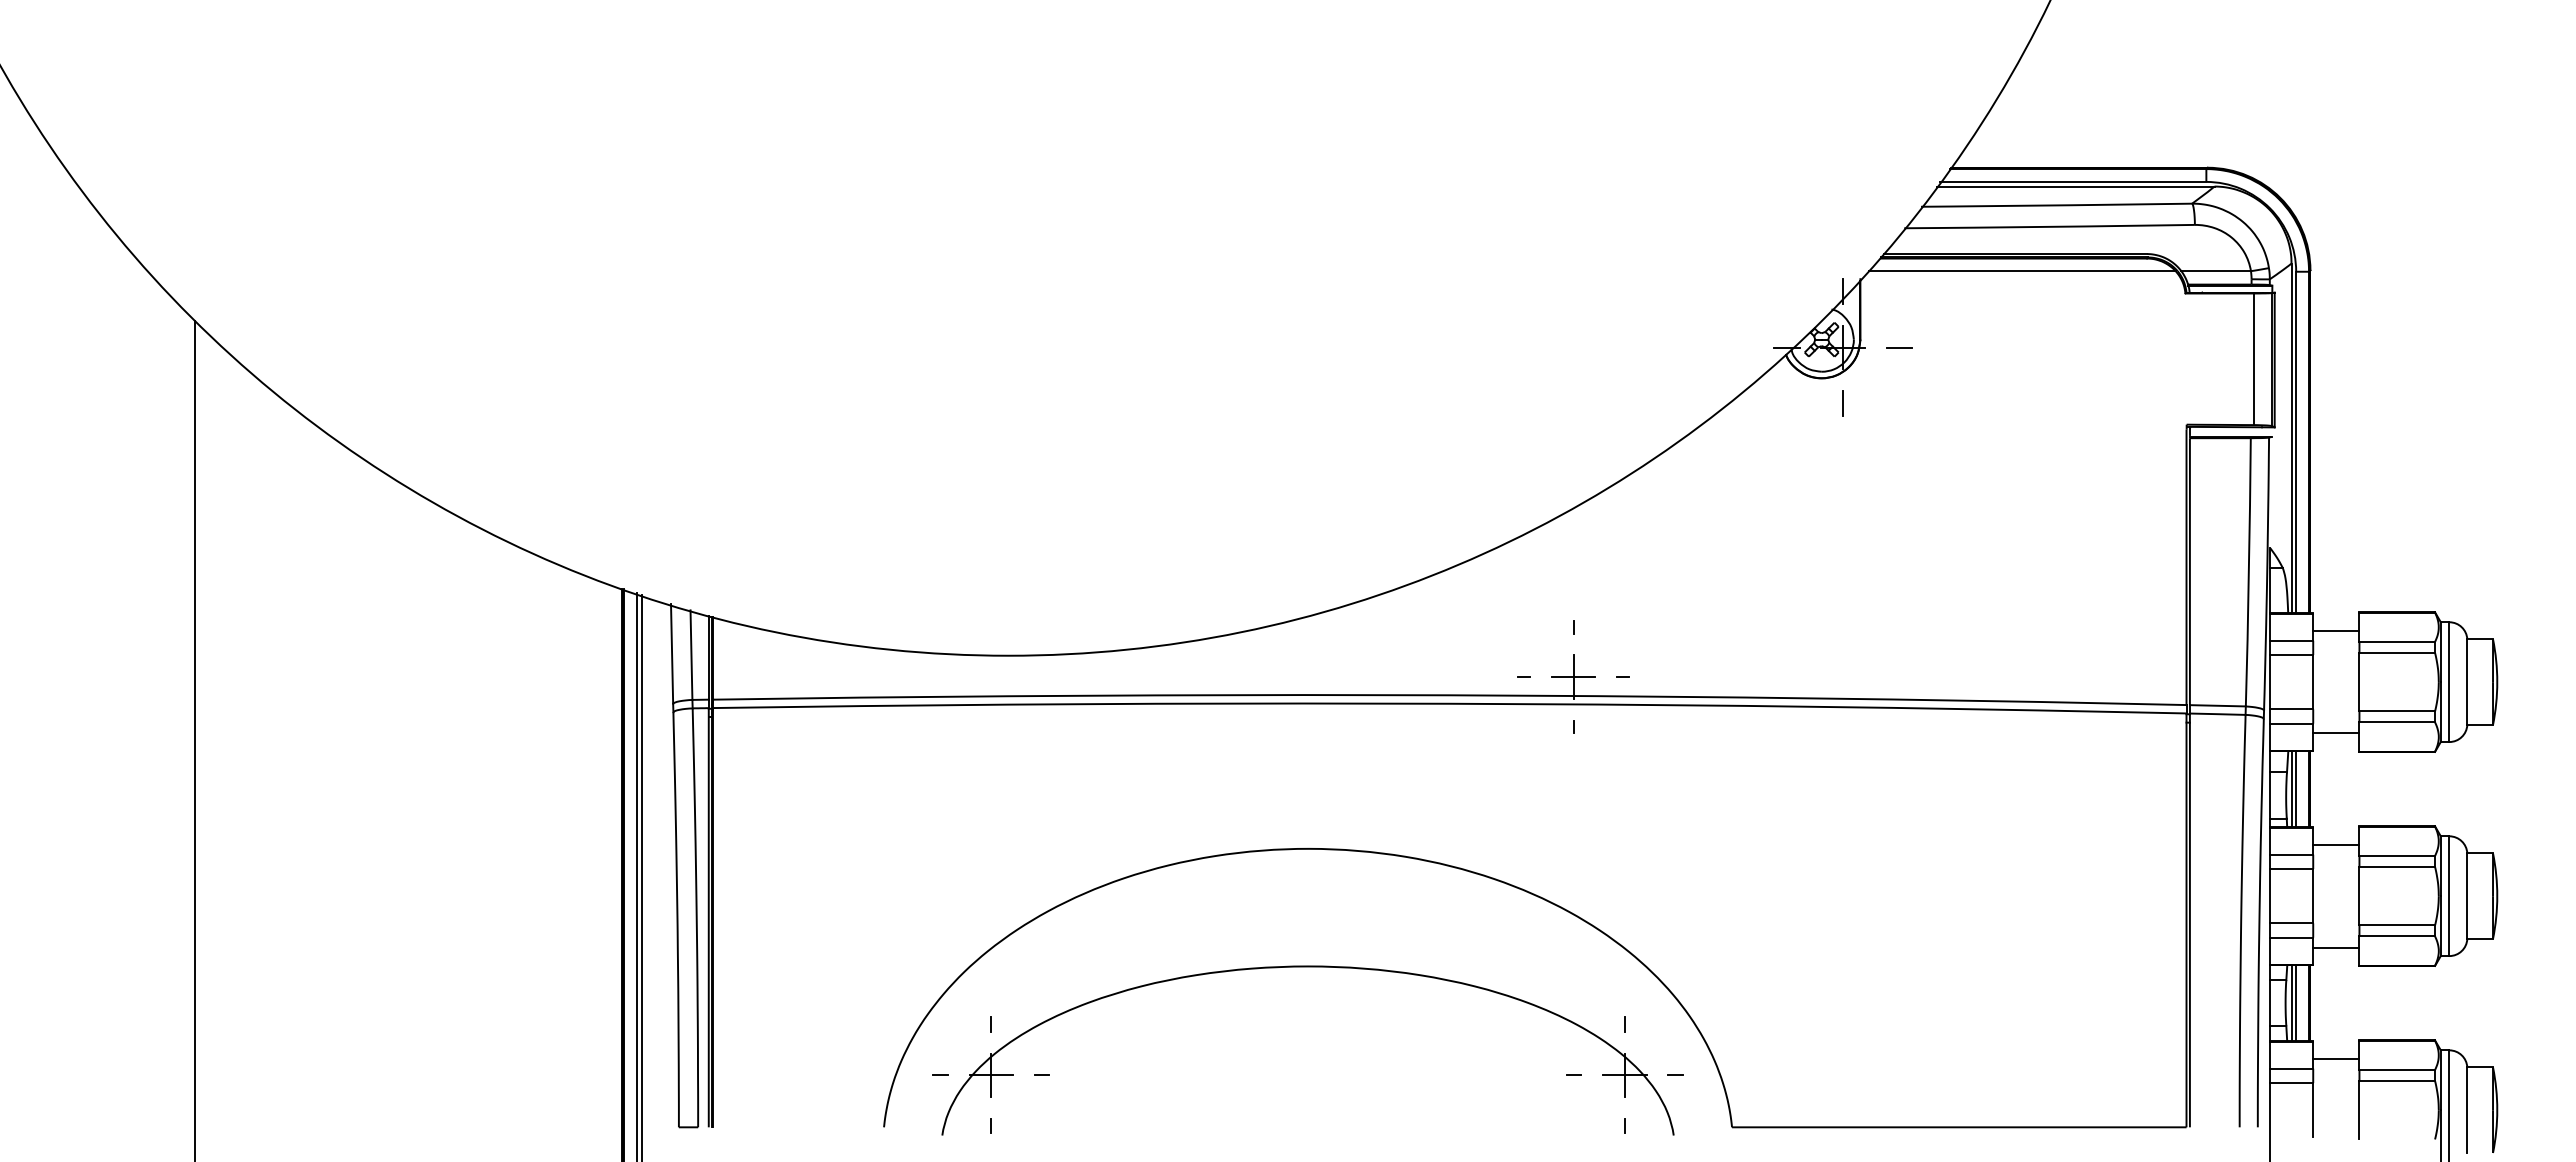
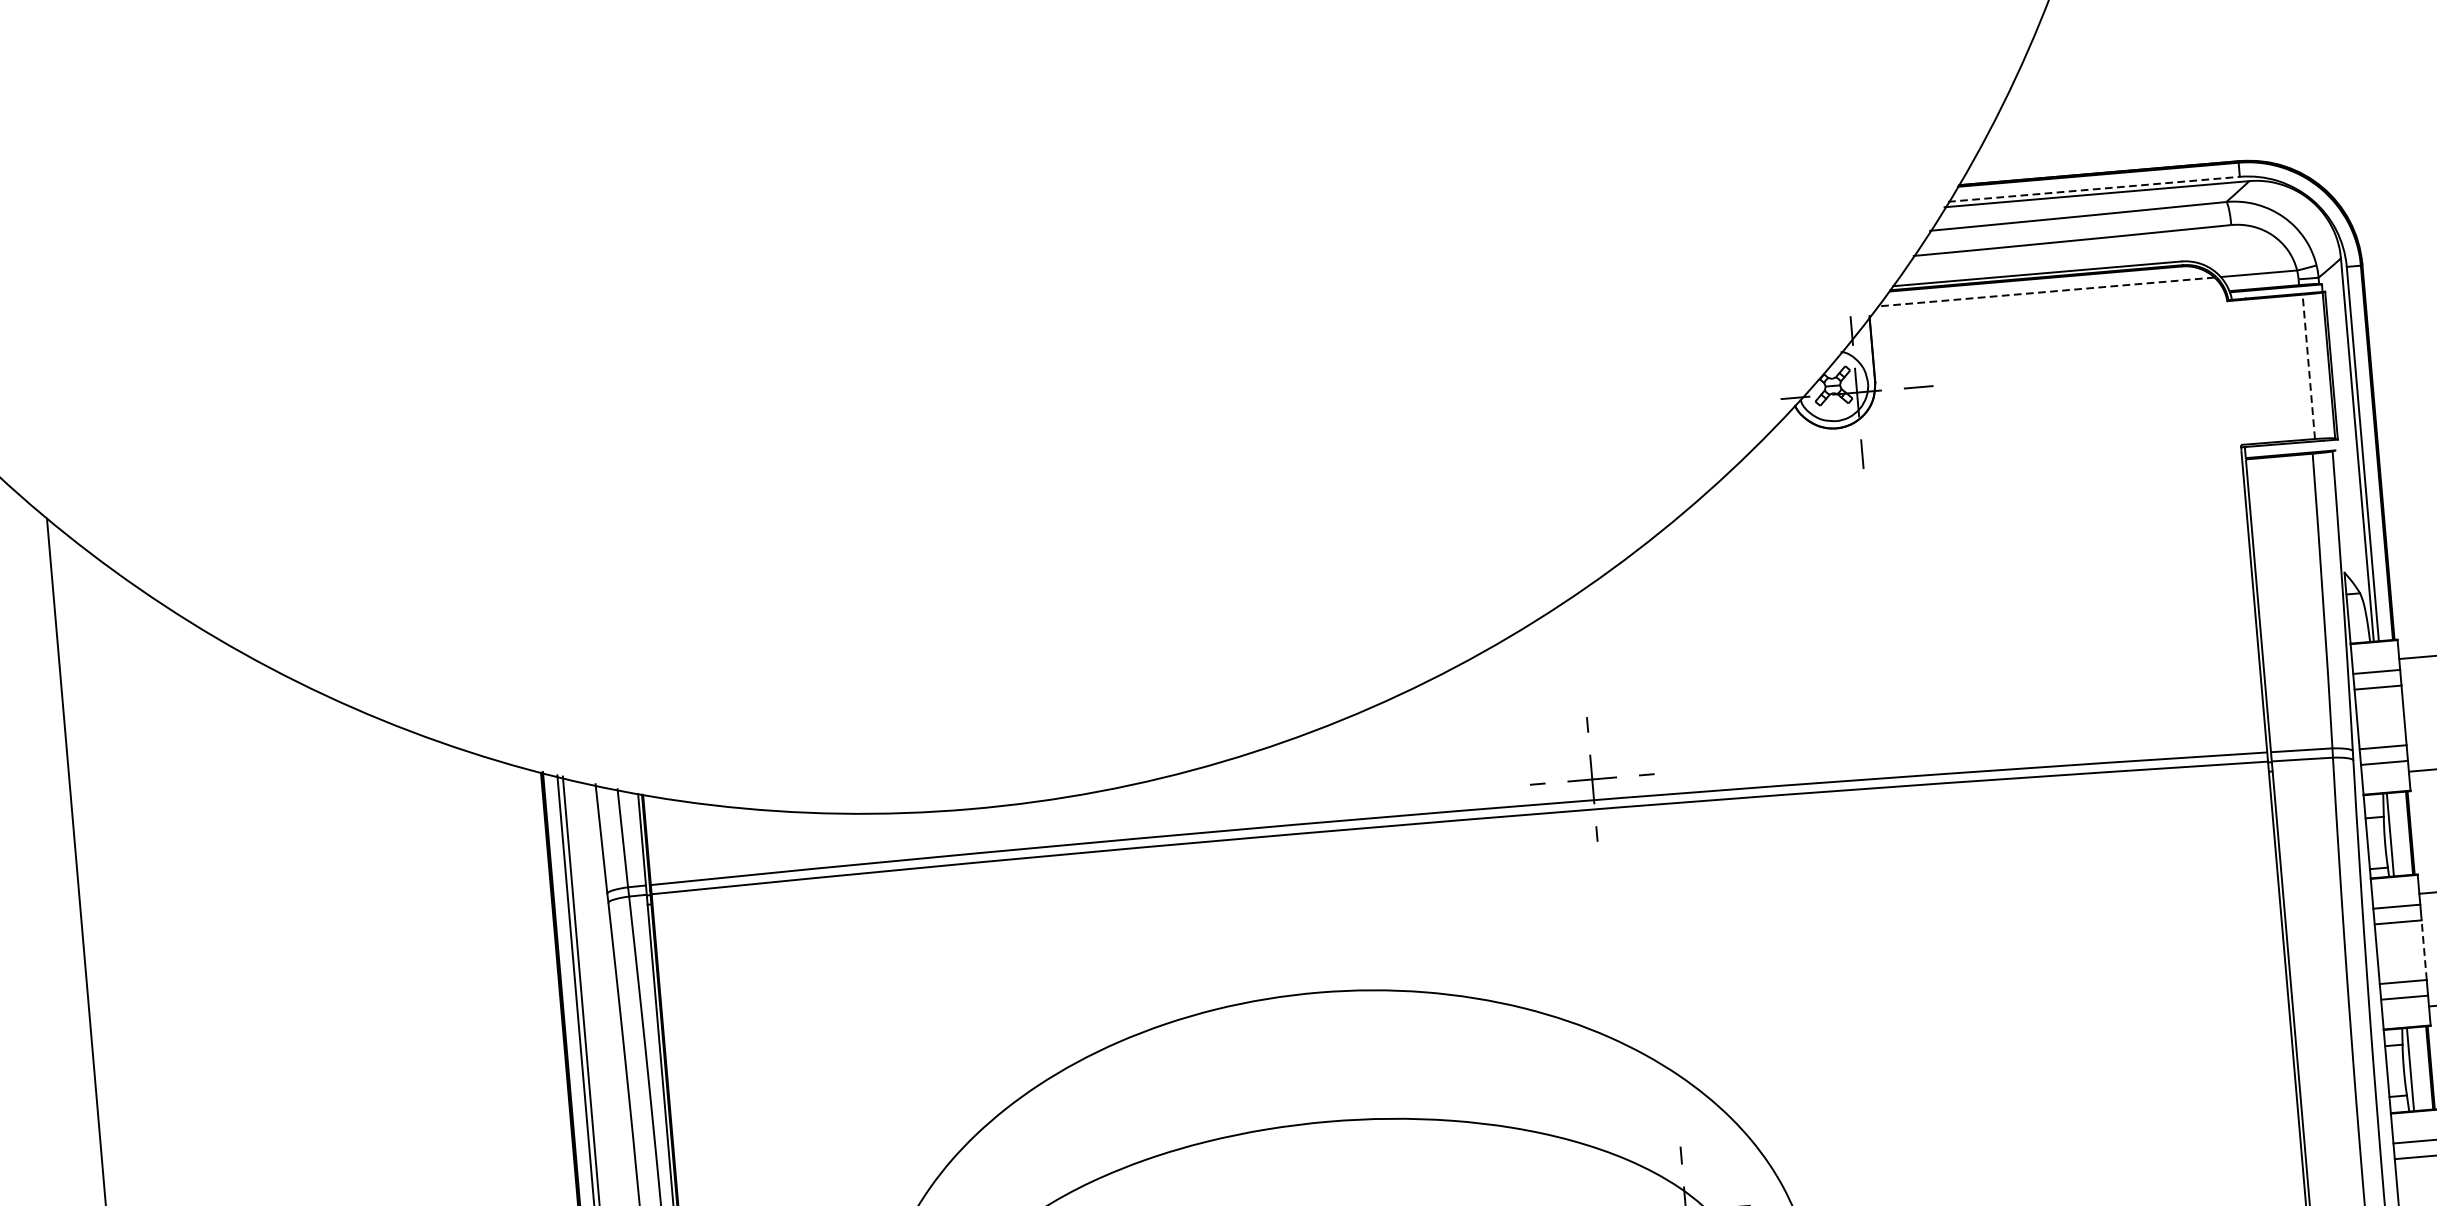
line: (2073, 181) -> (2094, 188), solid -> dashed
line: (2022, 271) -> (2046, 292), solid -> dashed
line: (2254, 359) -> (2309, 367), solid -> dashed
line: (2296, 789) -> (2395, 834), removed
line: (2313, 895) -> (2424, 949), solid -> dashed
line: (2296, 1003) -> (2415, 1069), removed

